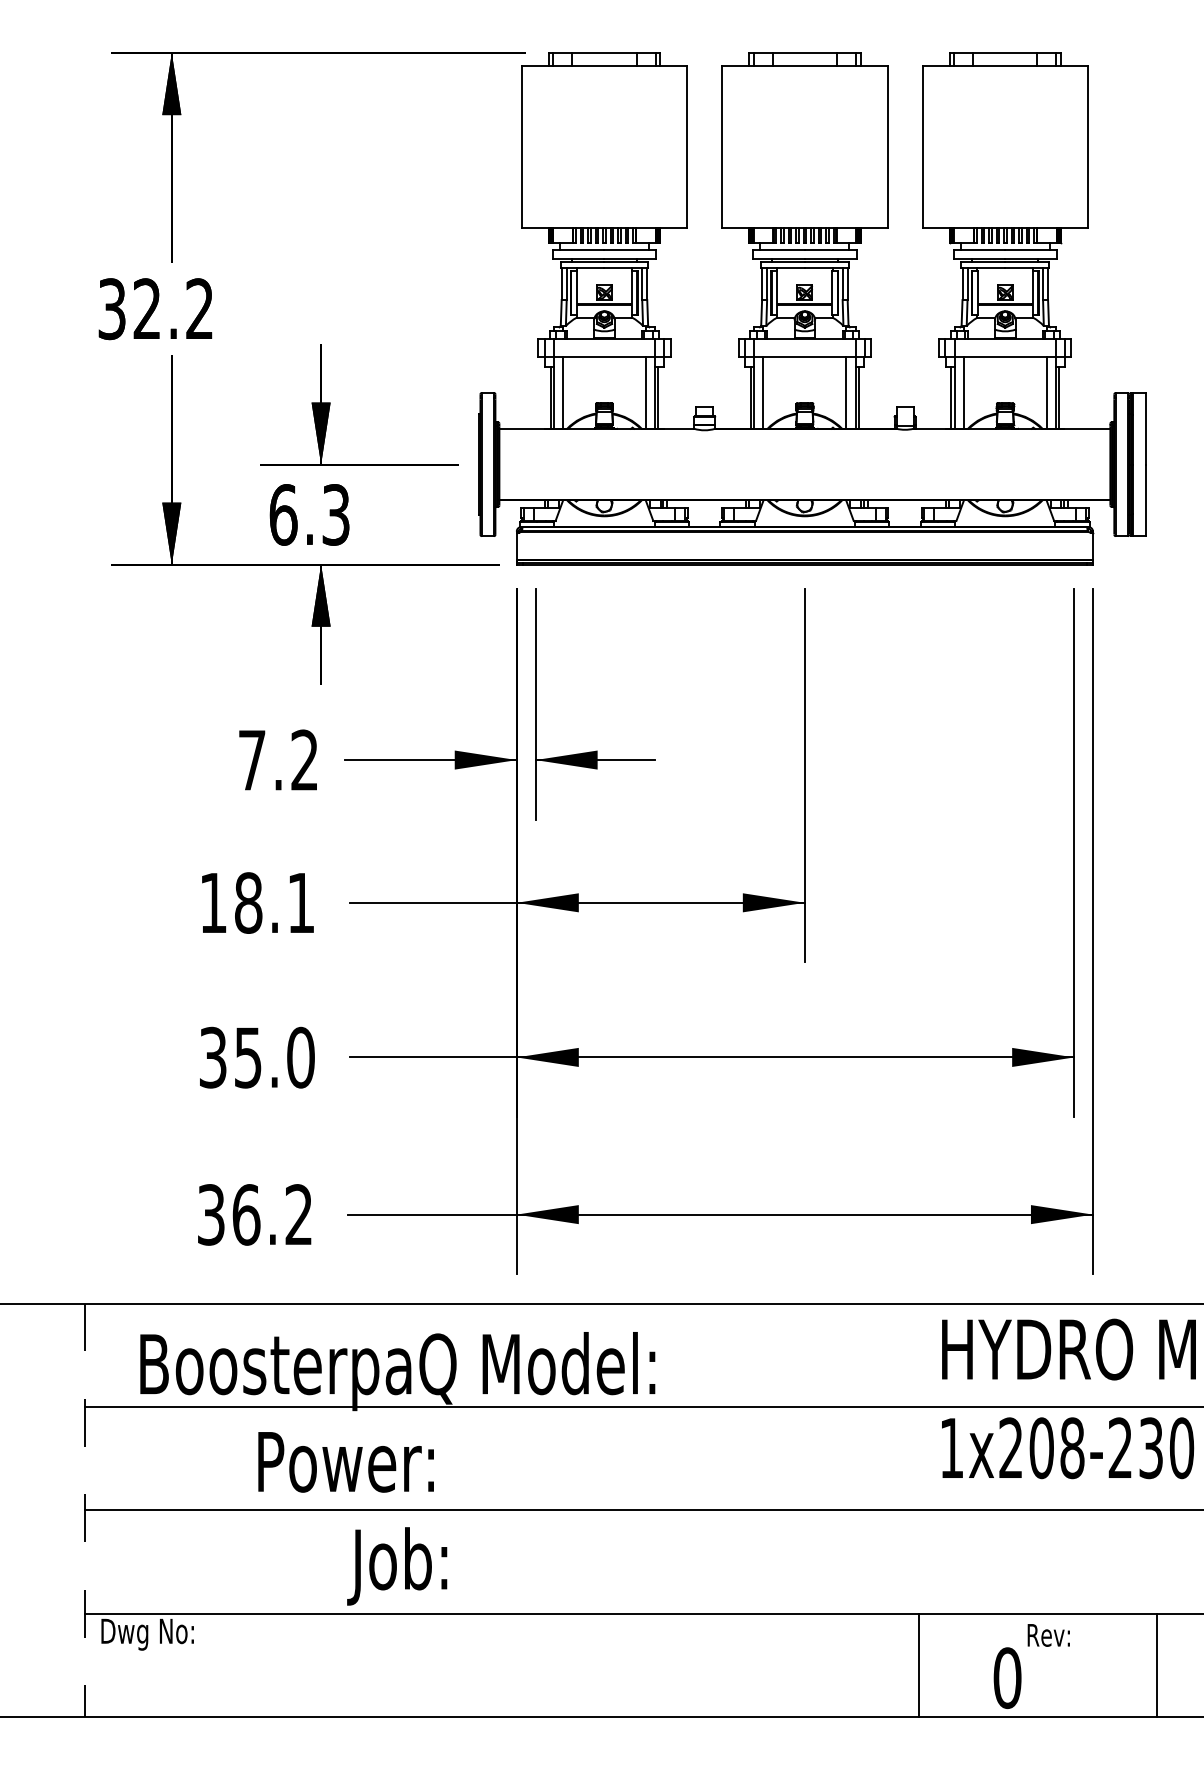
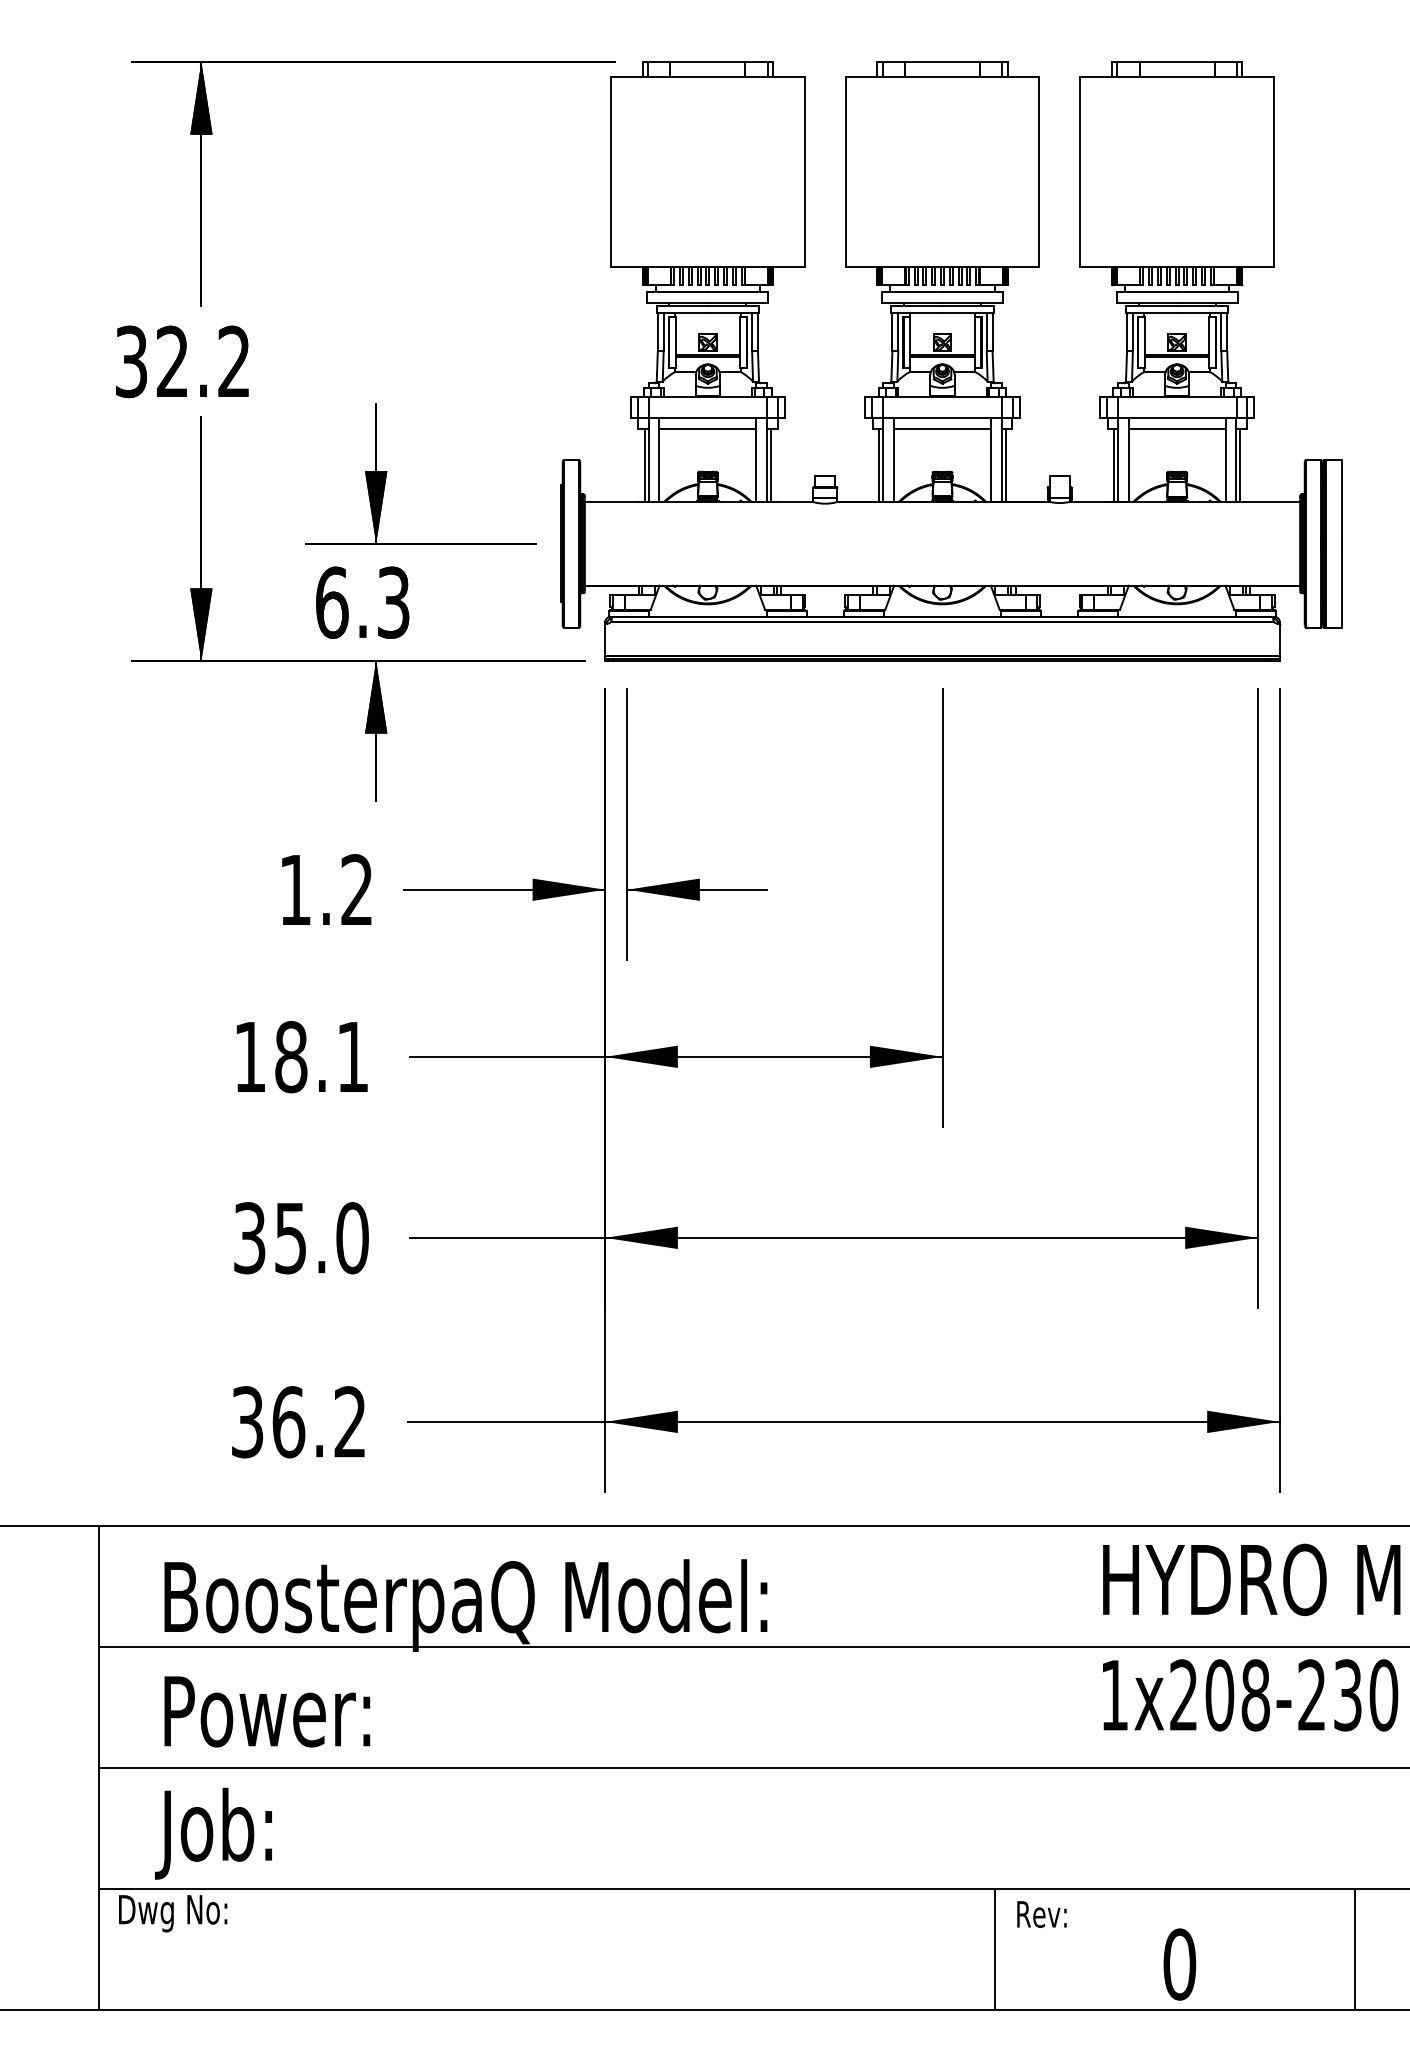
line: (603, 366) -> (706, 428), added
line: (804, 366) -> (942, 428), added
line: (1004, 366) -> (1176, 428), added
text: (252, 760) -> (295, 890), 7.2 -> 1.2
text: (345, 1462) -> (266, 1712), moved
line: (84, 1510) -> (99, 1768), dashed -> solid
text: (397, 1566) -> (213, 1833), moved
text: (1048, 1635) -> (1041, 1914), moved
line: (919, 1664) -> (994, 1948), moved

